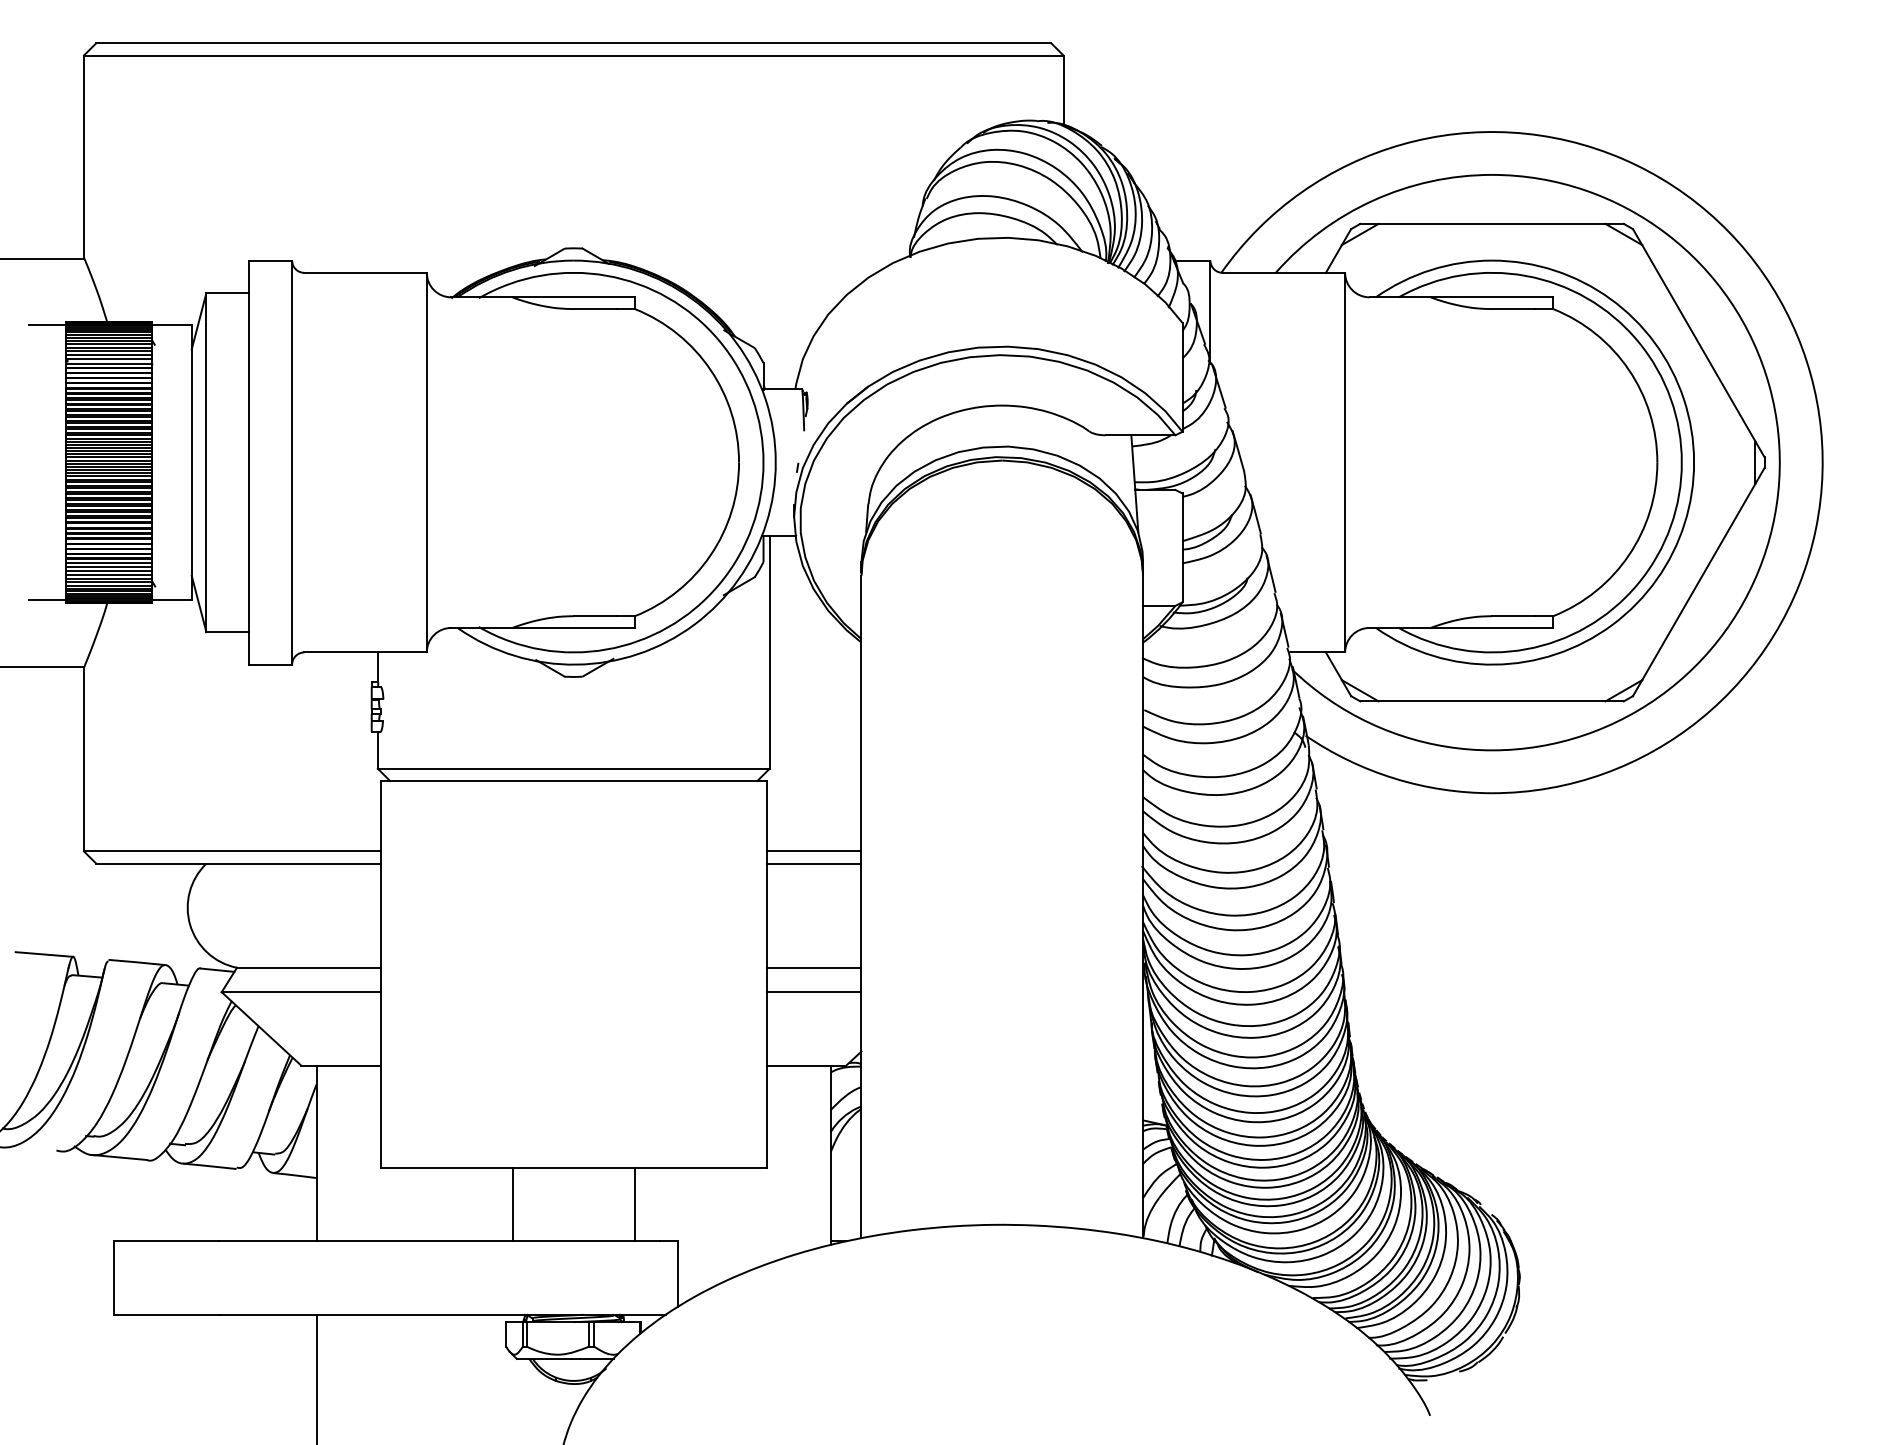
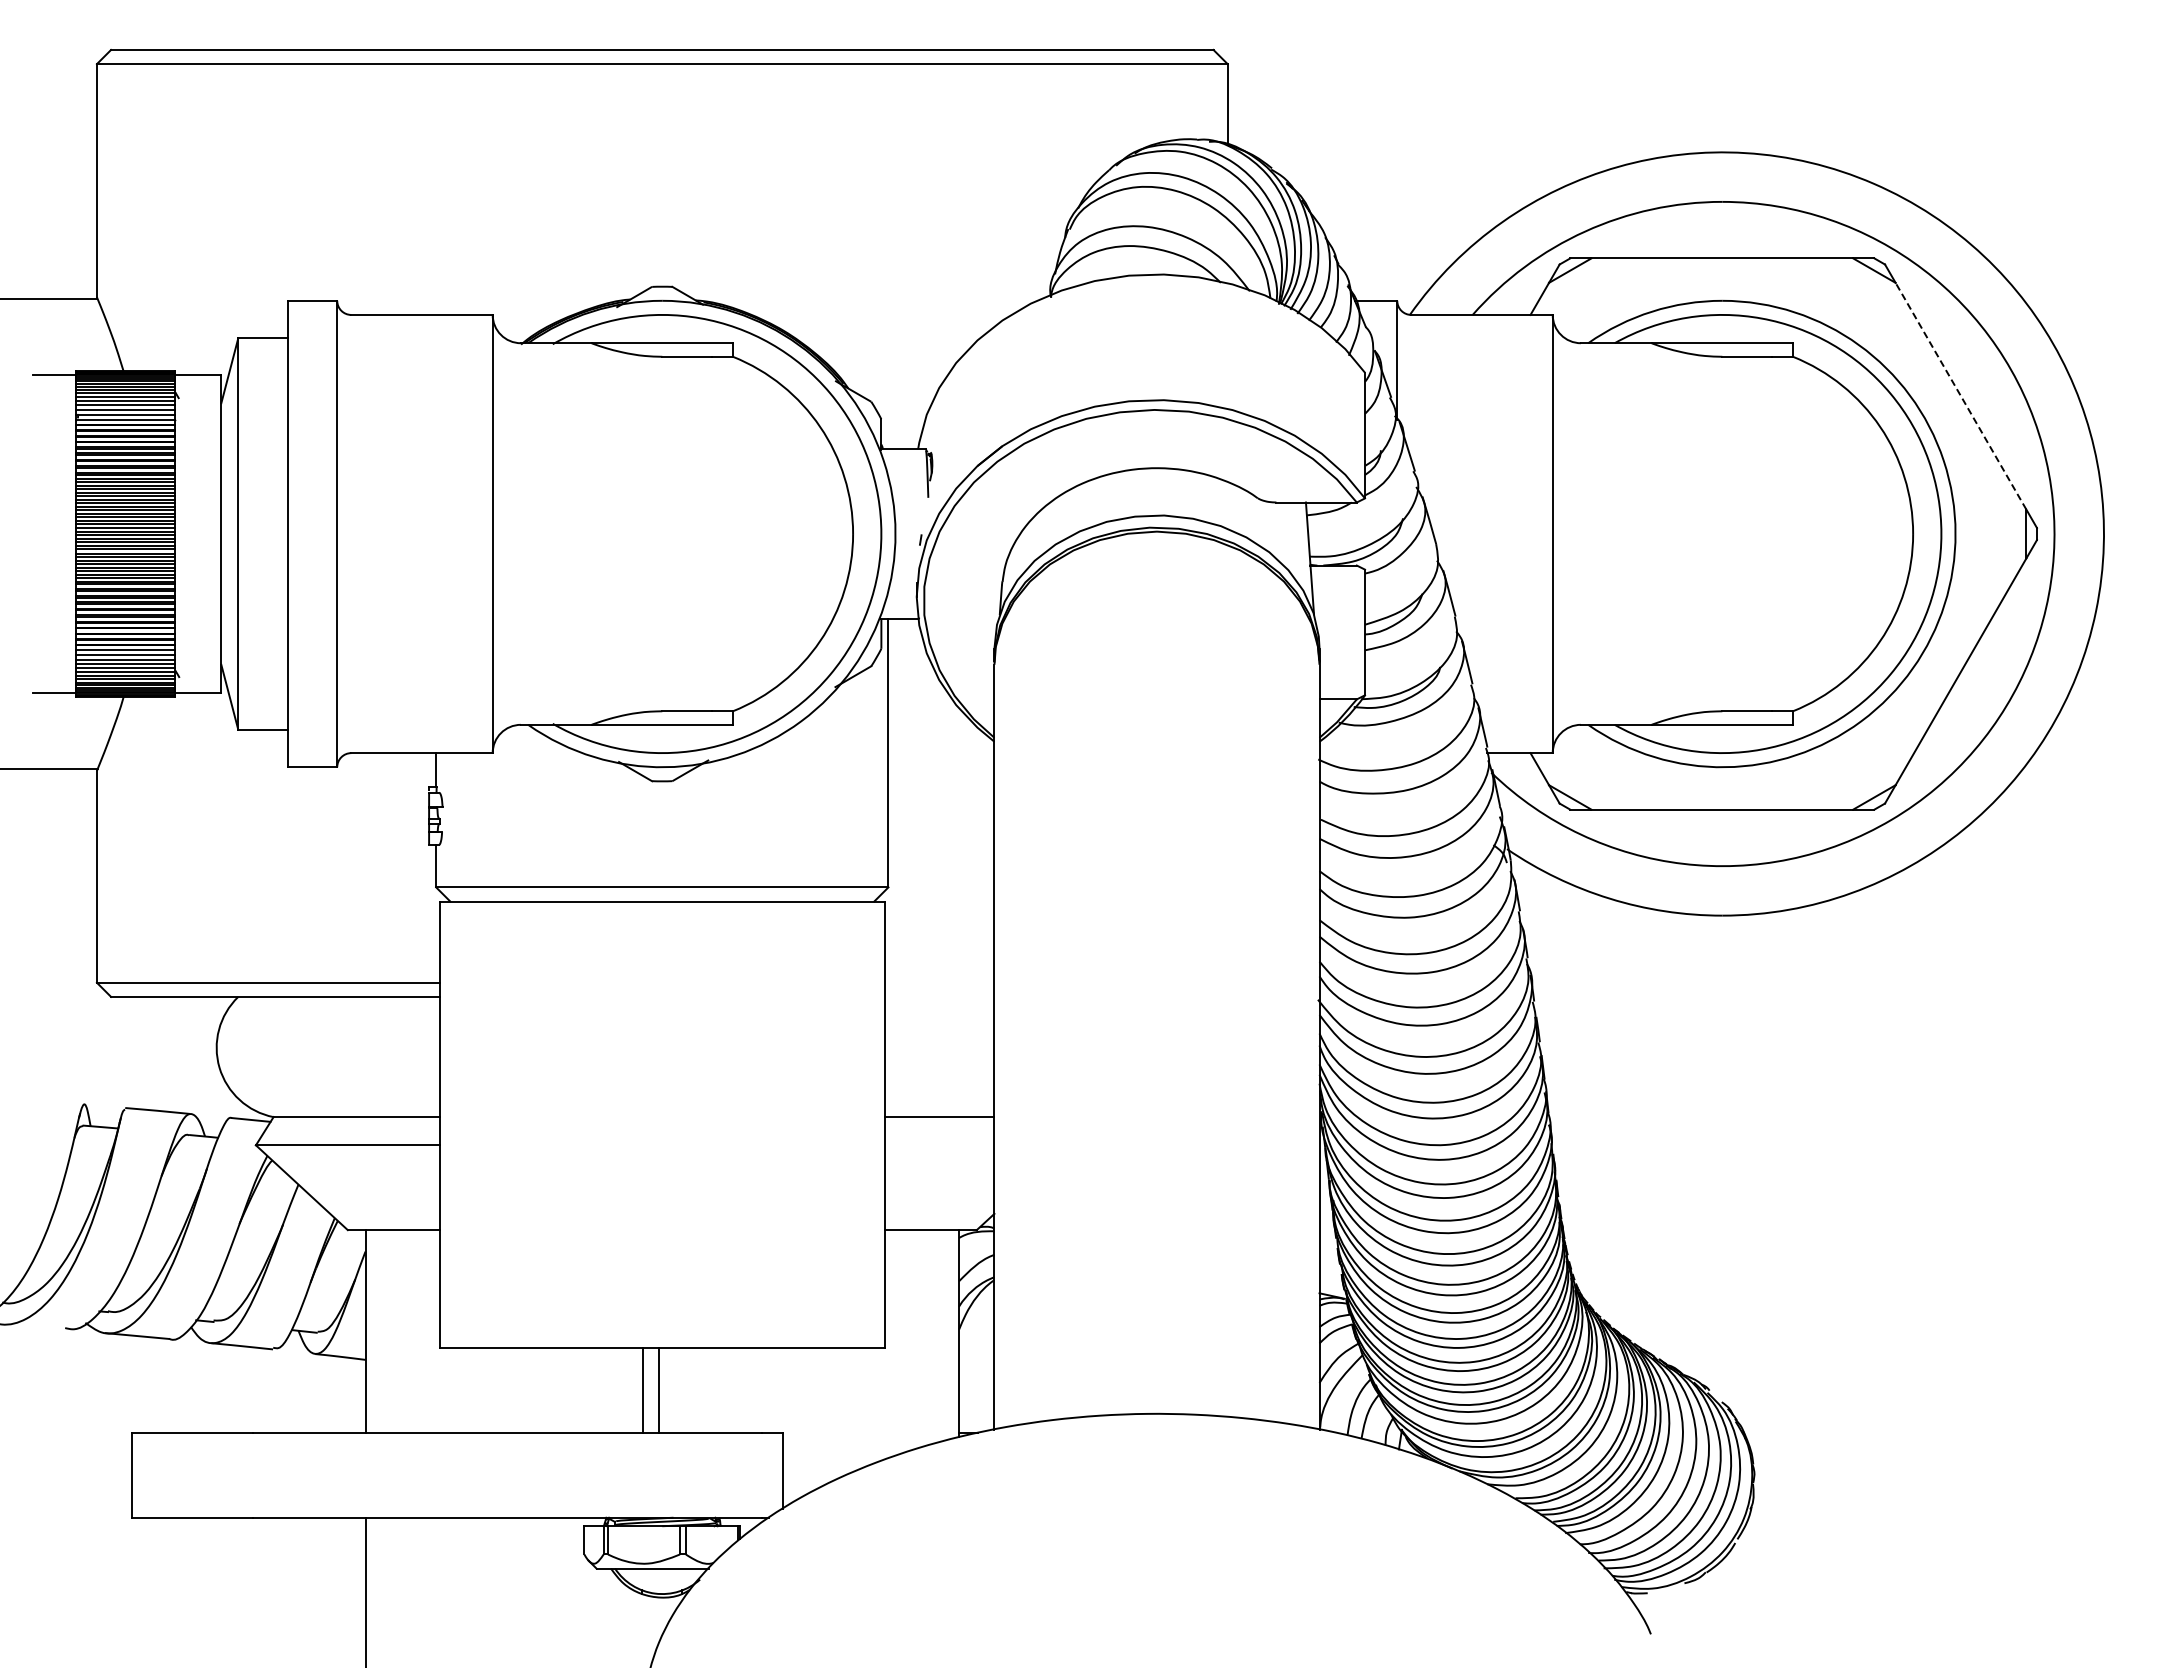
line: (1698, 343) -> (1960, 396), solid -> dashed
line: (813, 851) -> (939, 982), removed
line: (813, 863) -> (939, 996), removed
line: (43, 954) -> (50, 1101), removed
line: (813, 992) -> (939, 1145), removed
line: (512, 1204) -> (642, 1390), moved
line: (634, 1204) -> (658, 1390), moved

